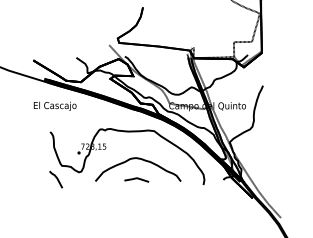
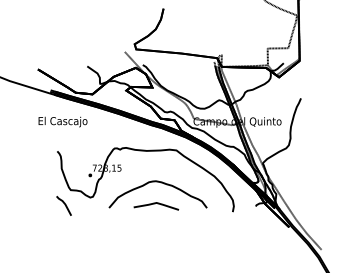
part: (136, 180) -> (156, 206), size x1.6

